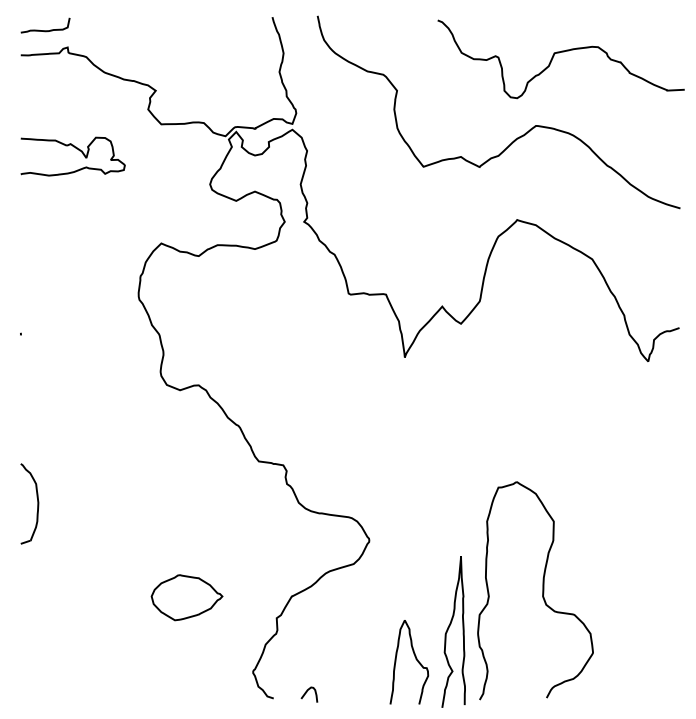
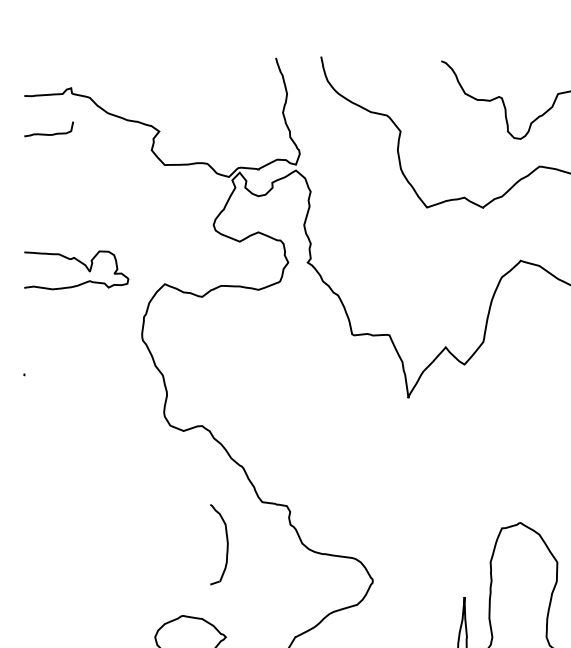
curve: (45, 30) -> (49, 134), moved
curve: (76, 149) -> (80, 263), moved
part: (37, 503) -> (227, 544), moved

